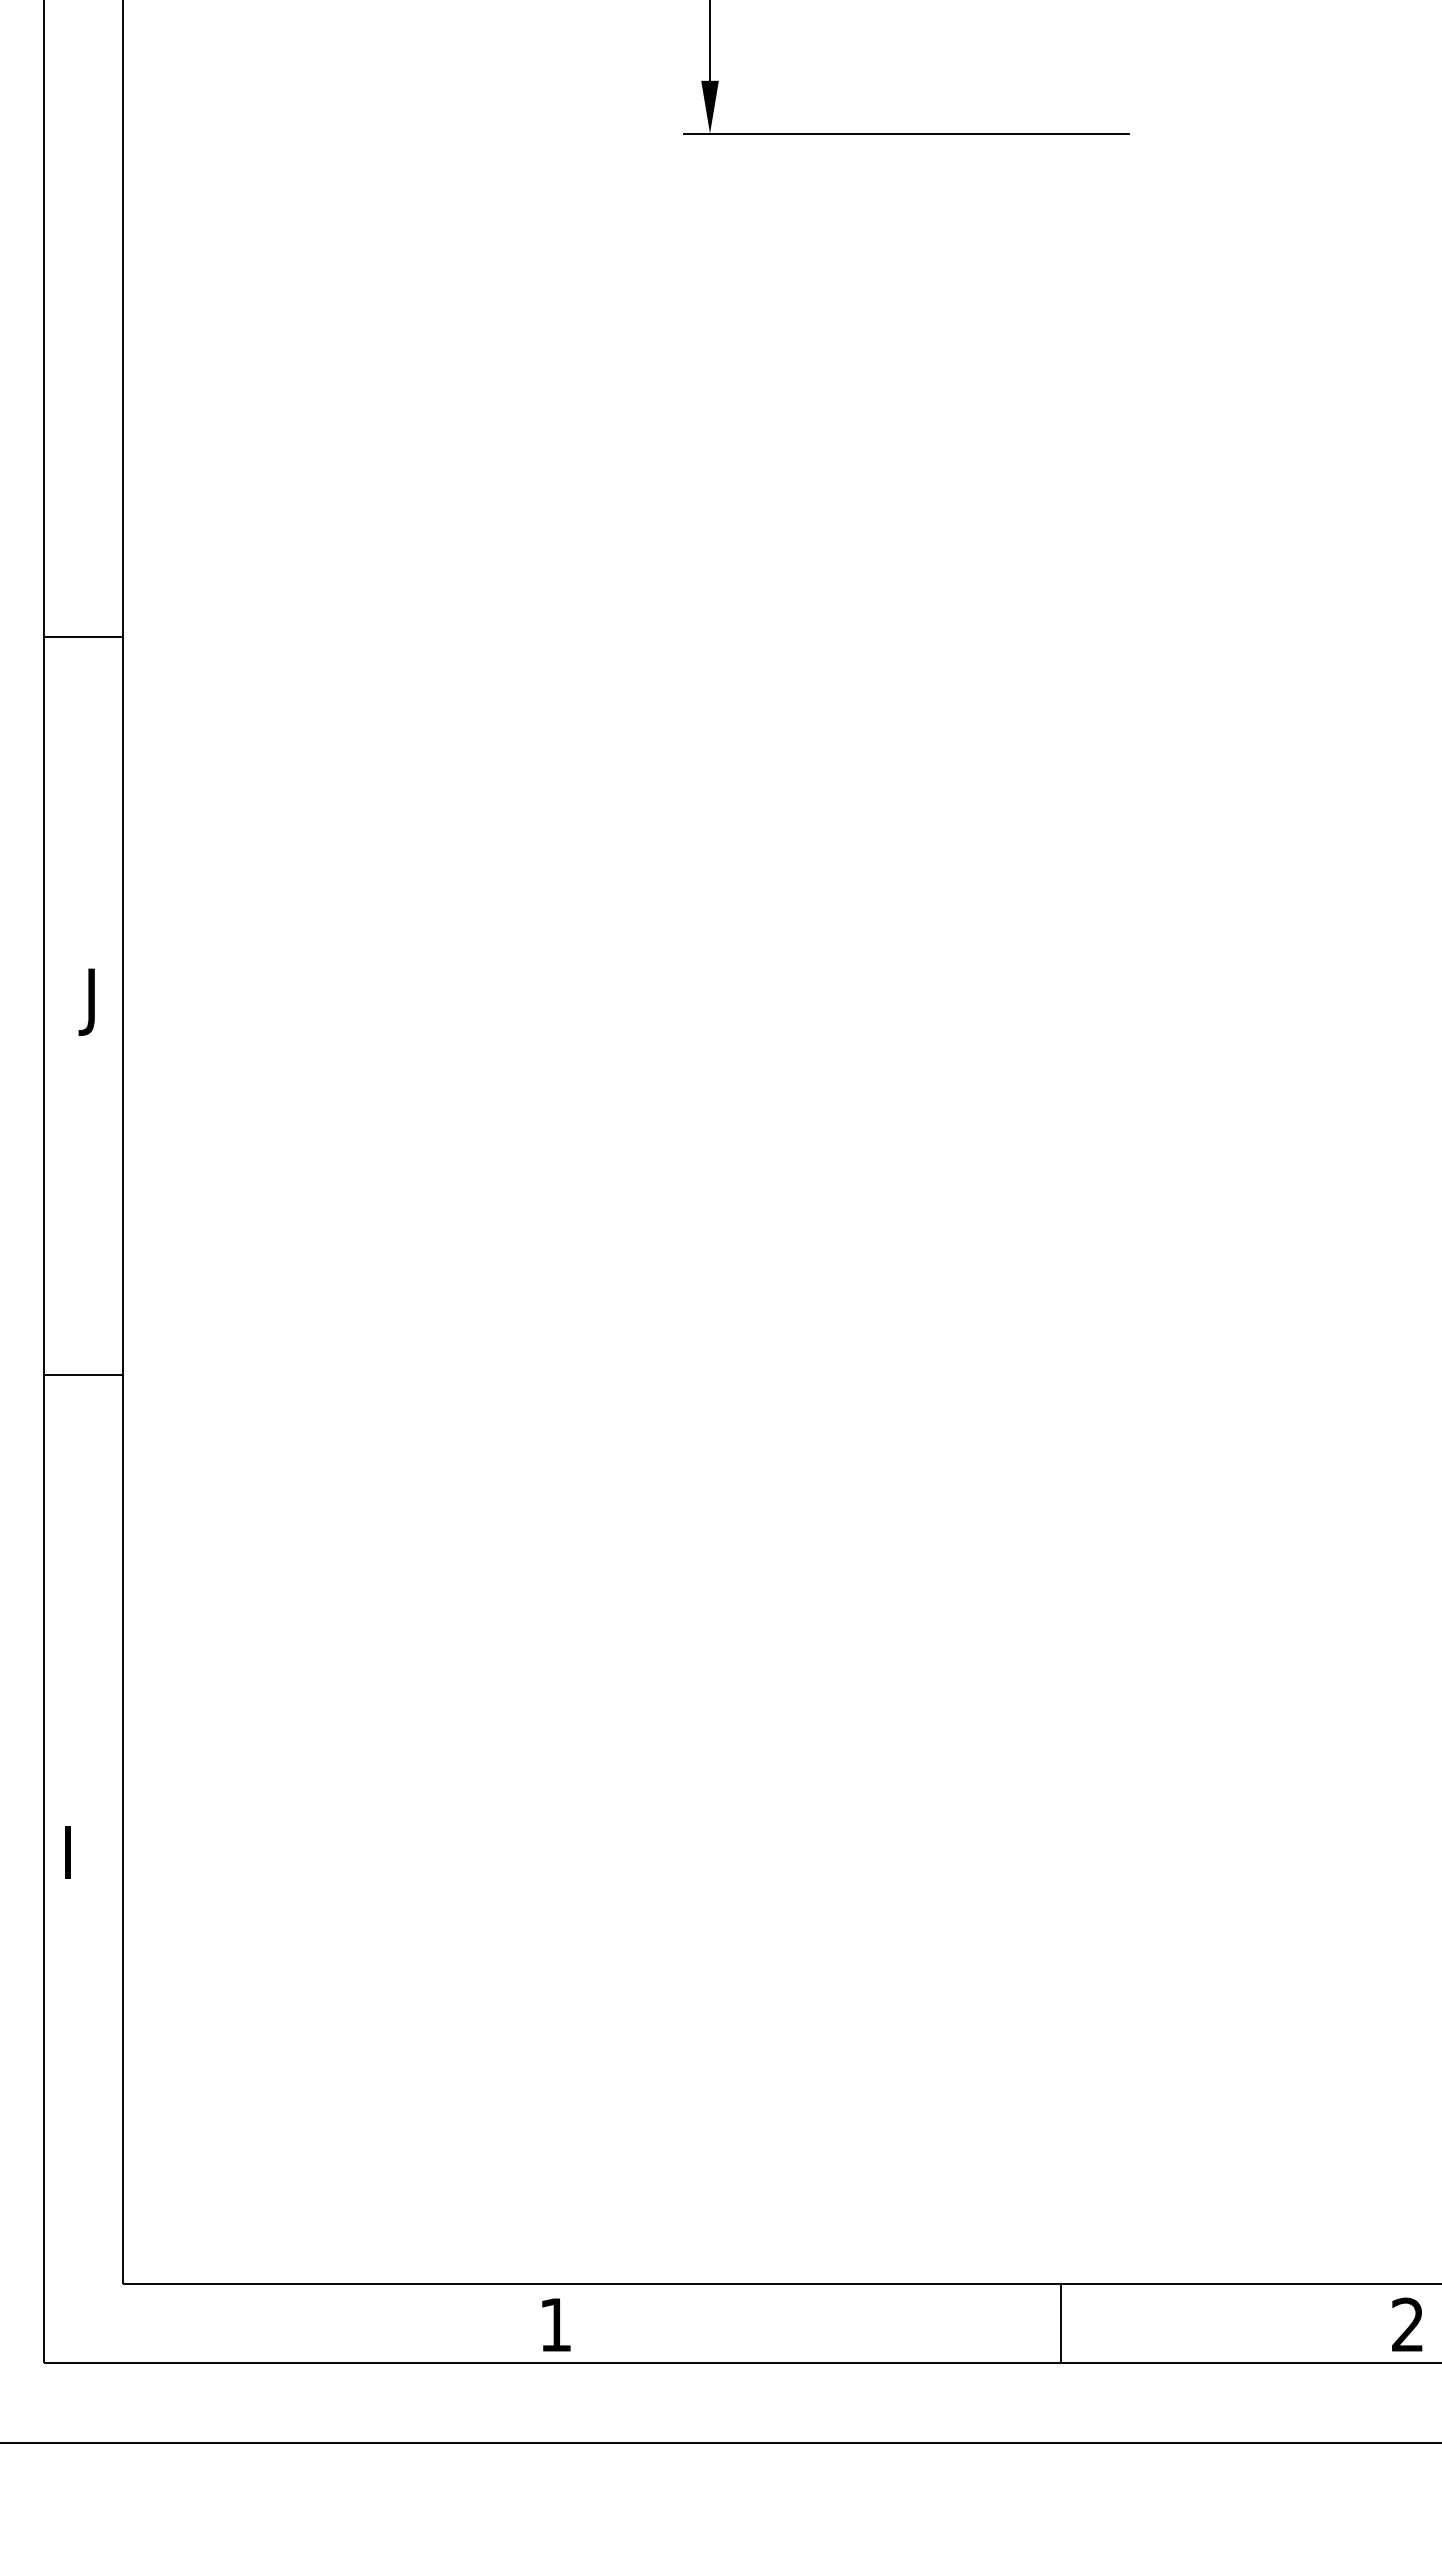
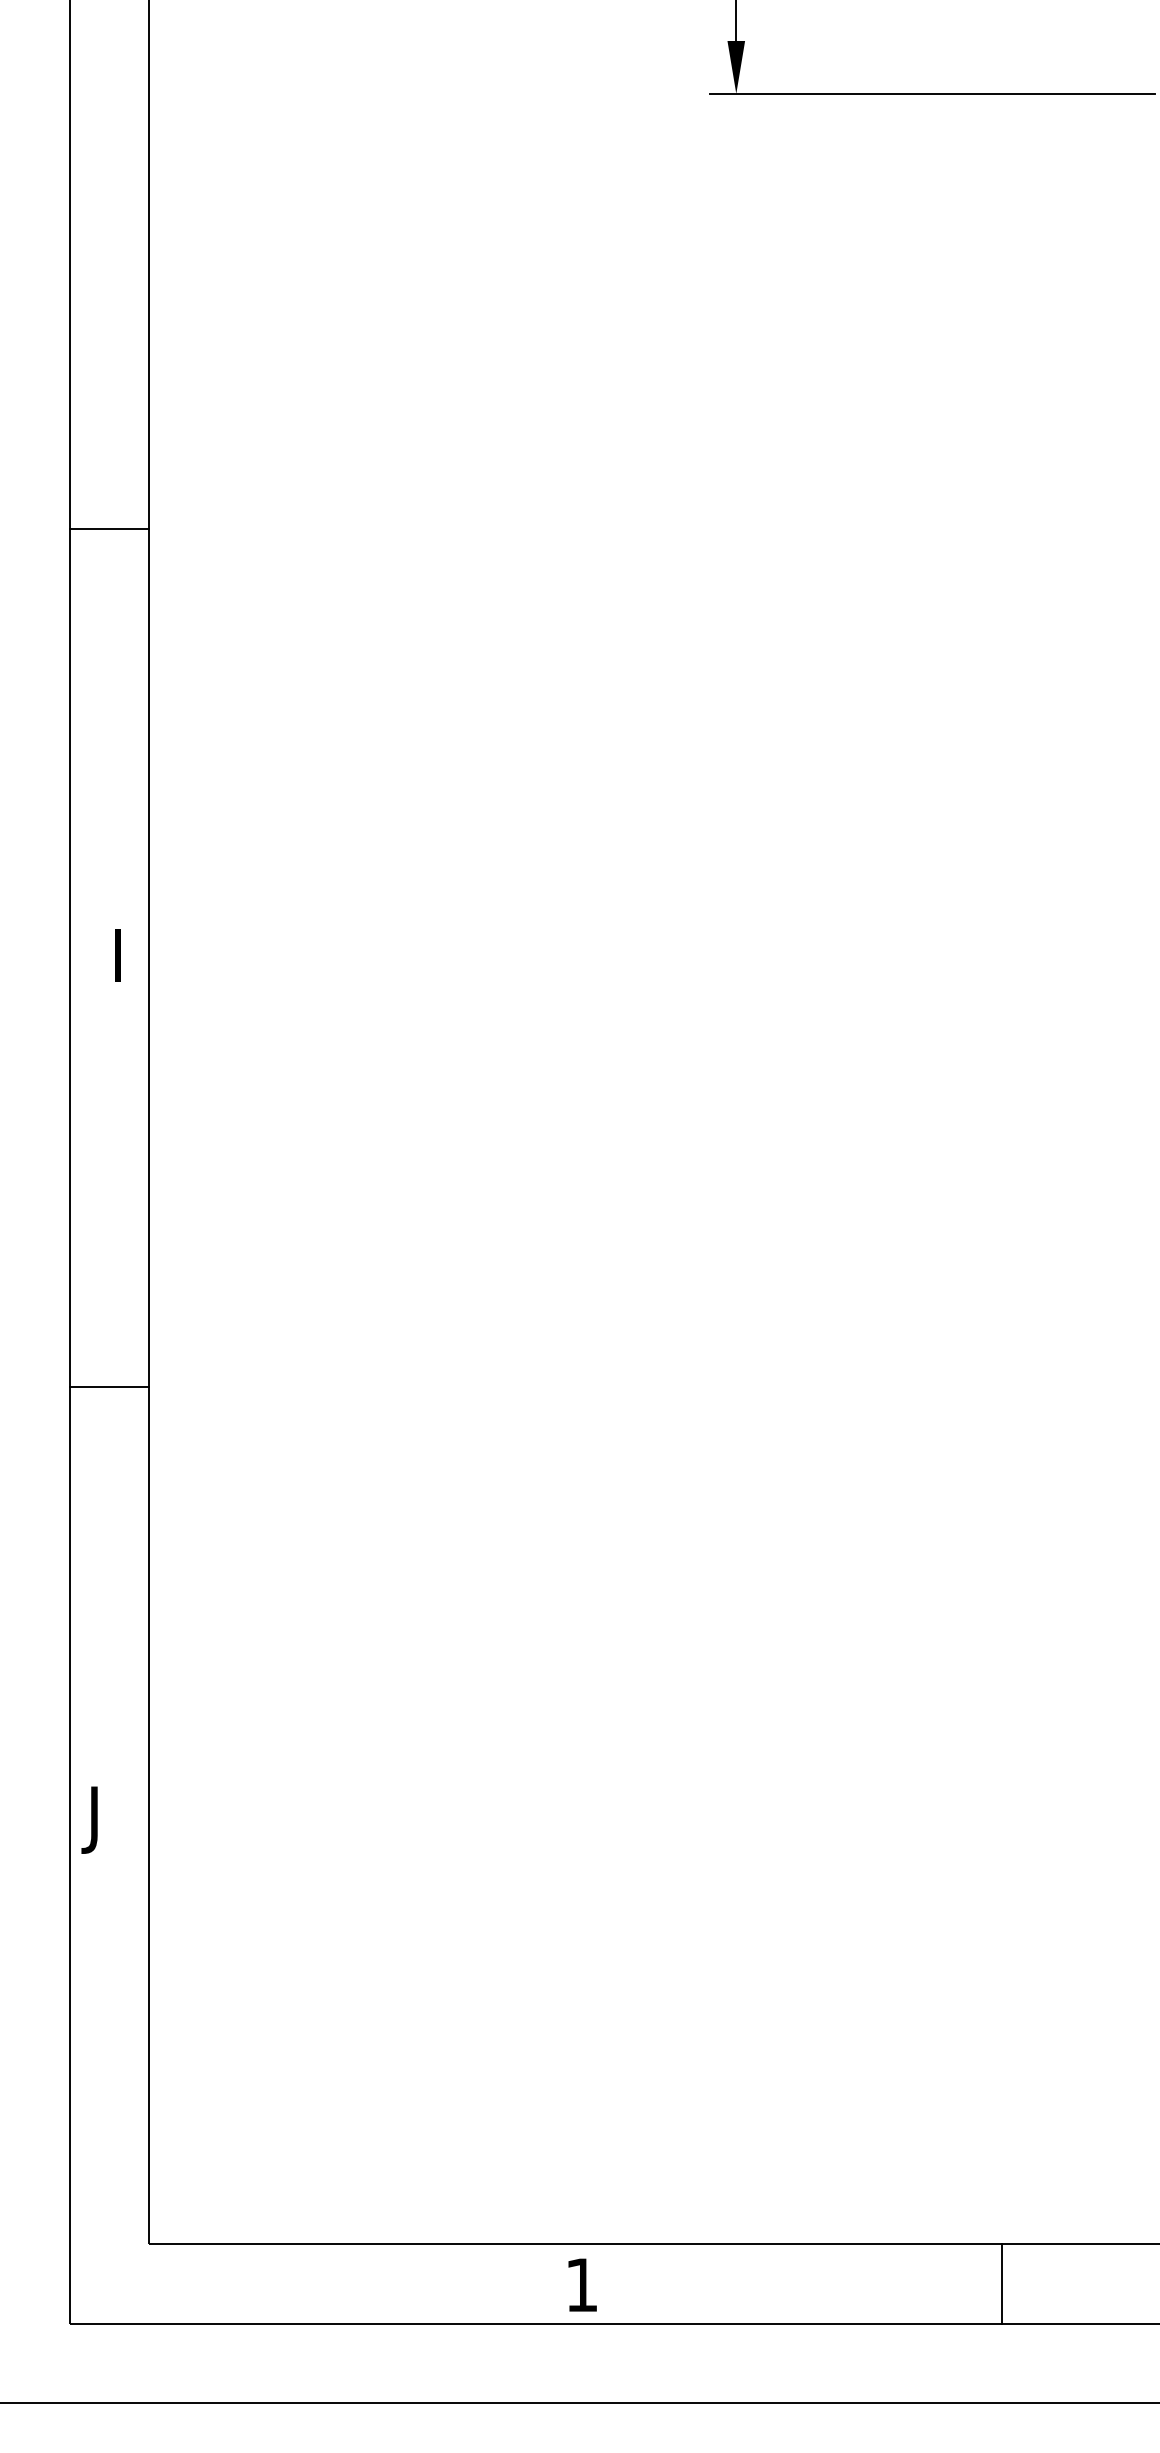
line: (83, 636) -> (109, 528), moved
text: (86, 1001) -> (112, 961), J -> I
line: (83, 1375) -> (109, 1386), moved
text: (63, 1859) -> (89, 1819), I -> J
line: (1061, 2323) -> (1001, 2283), moved

